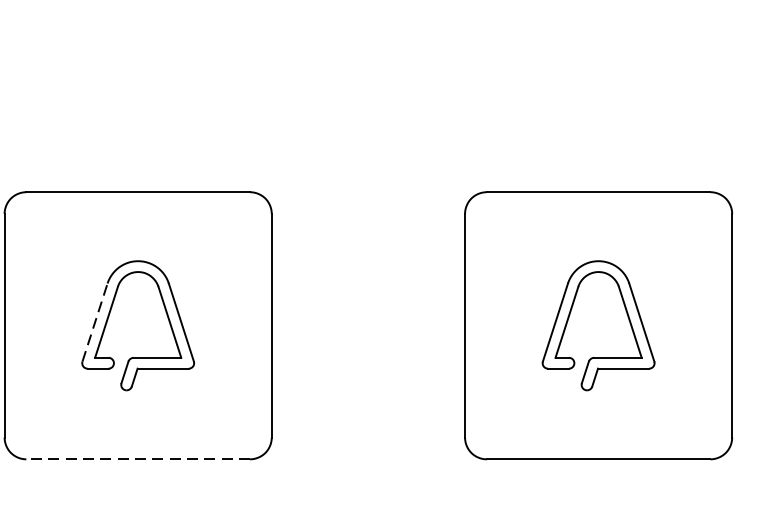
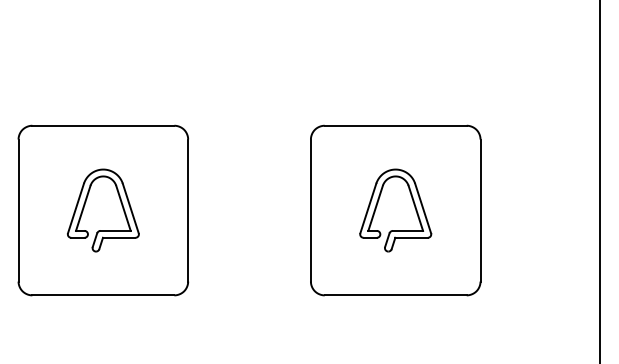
line: (95, 322) -> (76, 208), dashed -> solid
line: (136, 459) -> (102, 295), dashed -> solid

